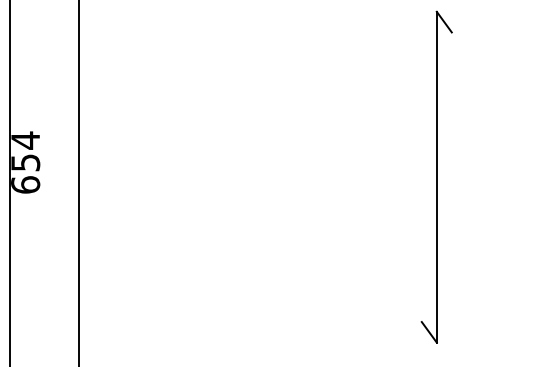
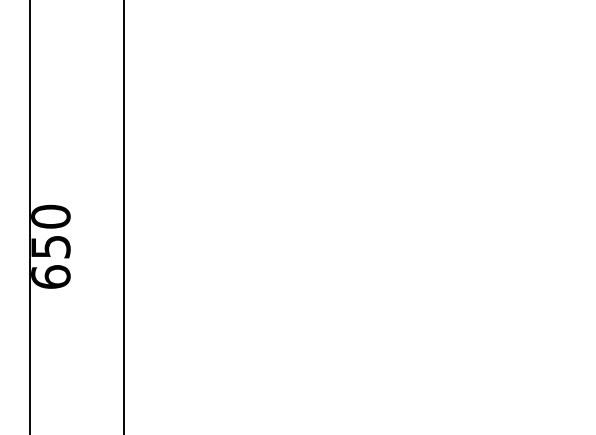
text: (25, 140) -> (50, 216), 654 -> 650

